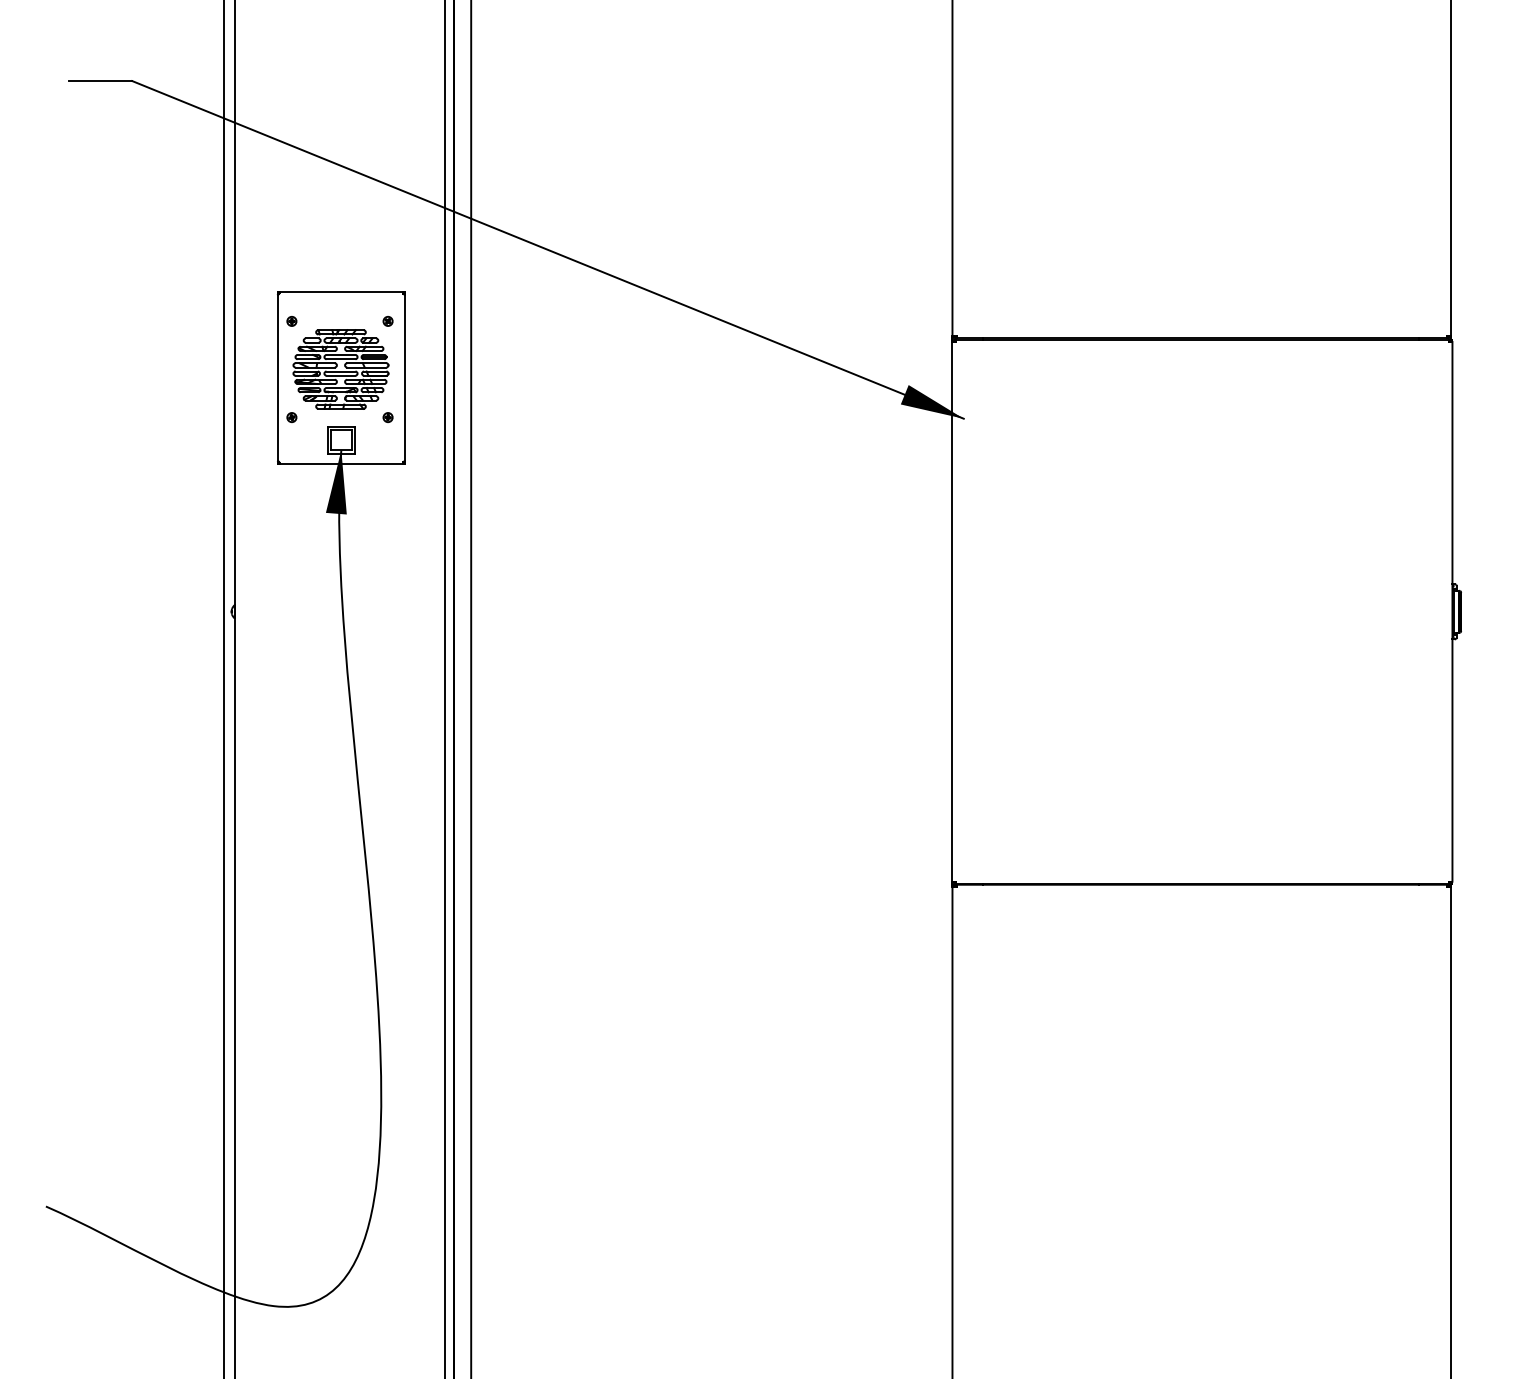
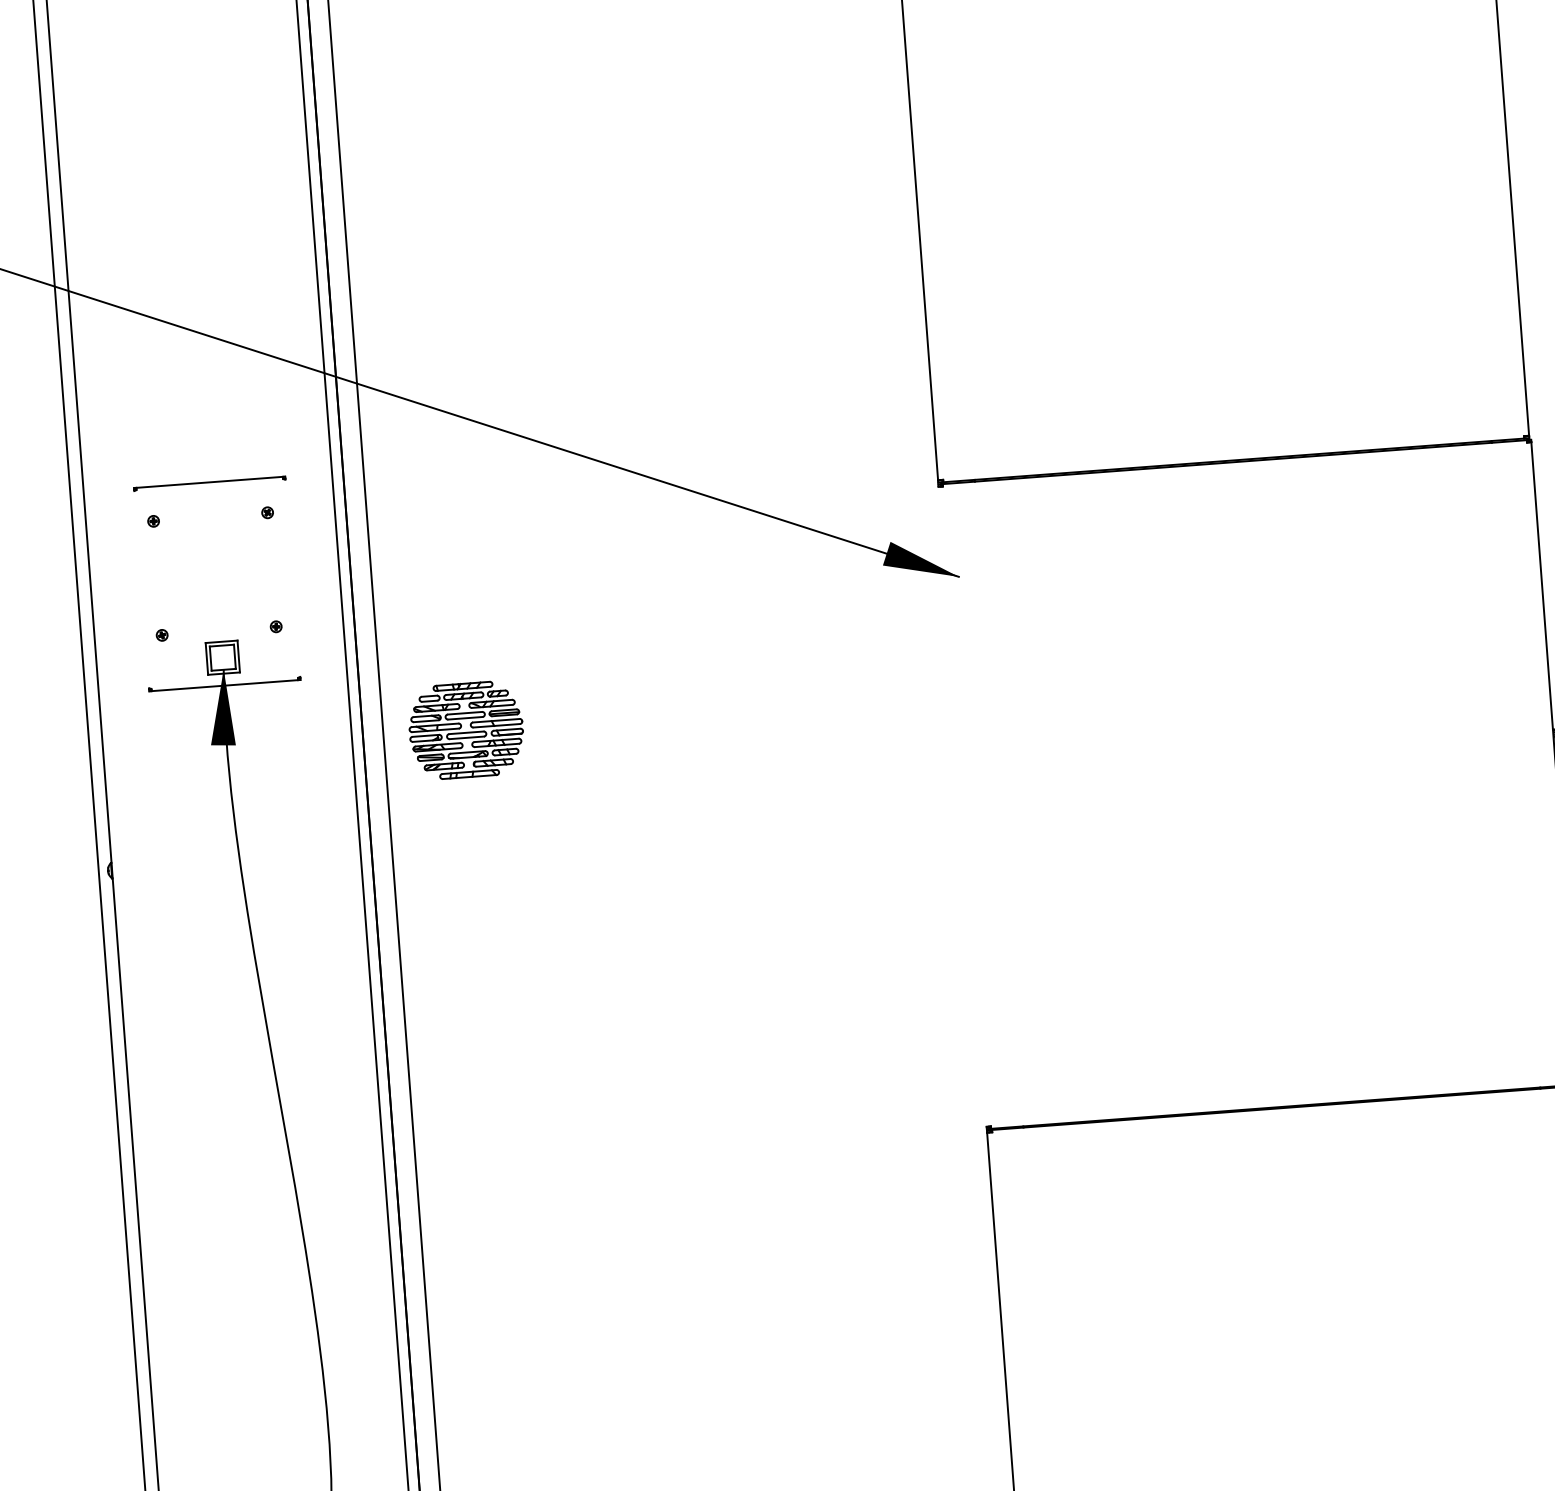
part: (340, 369) -> (465, 730), moved
line: (277, 377) -> (141, 589), removed
line: (405, 377) -> (293, 577), removed
line: (952, 611) -> (962, 806), removed

